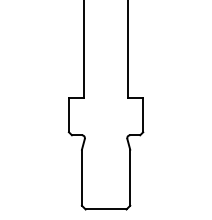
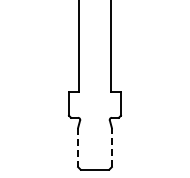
line: (82, 177) -> (78, 147), solid -> dashed
line: (129, 177) -> (111, 147), solid -> dashed

